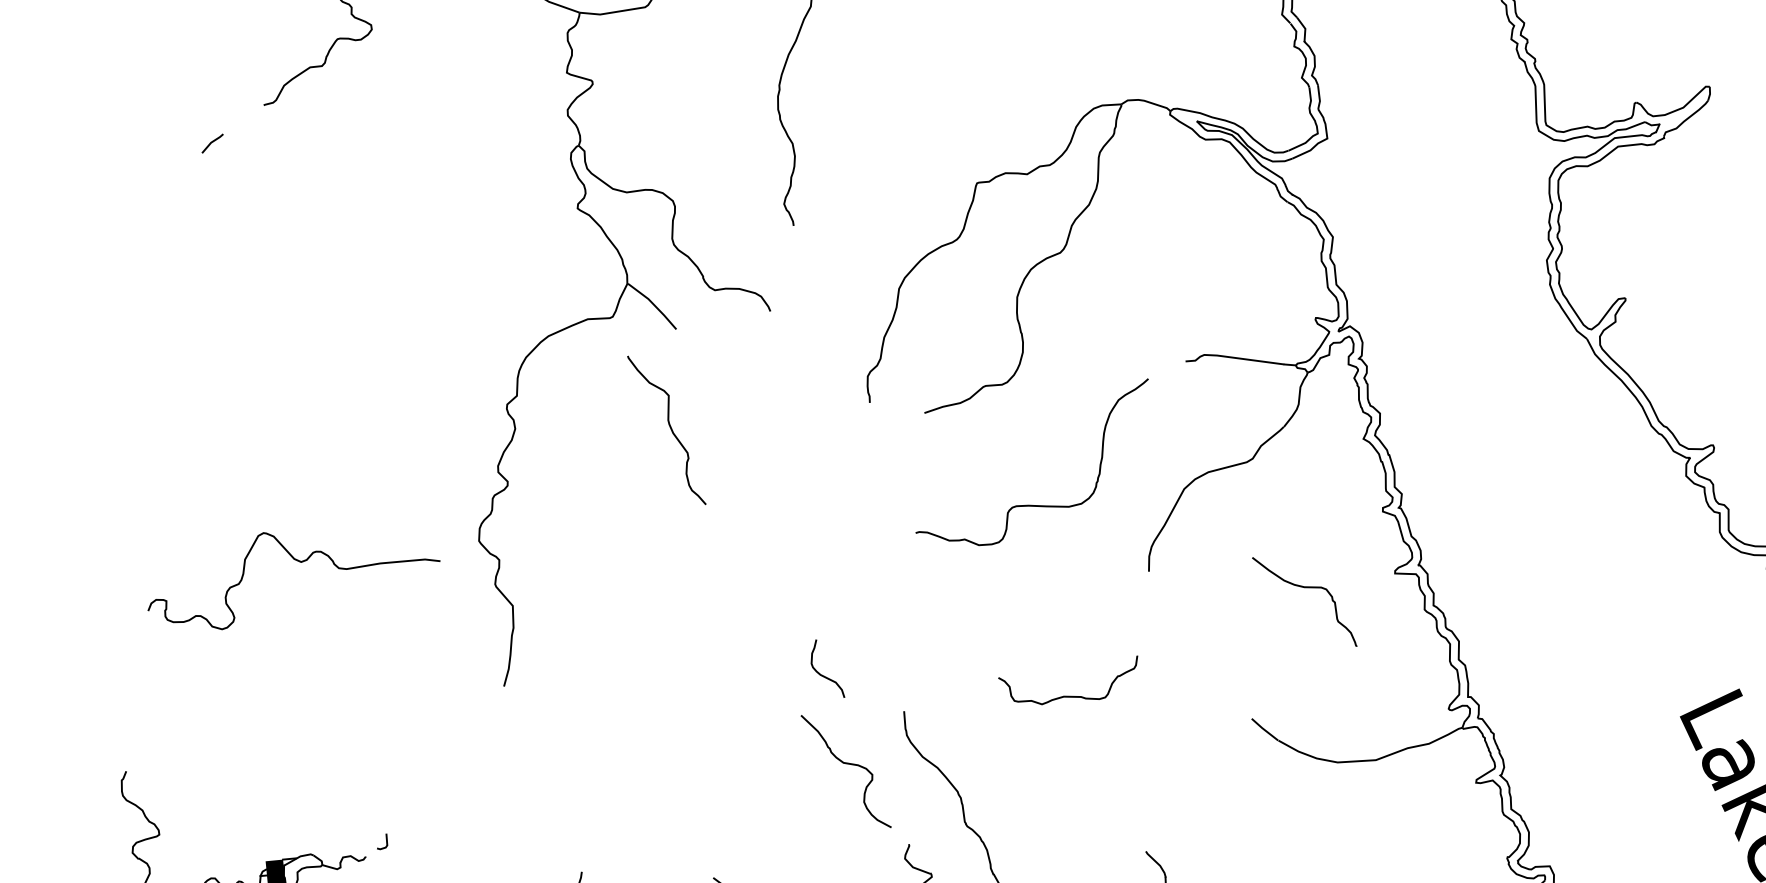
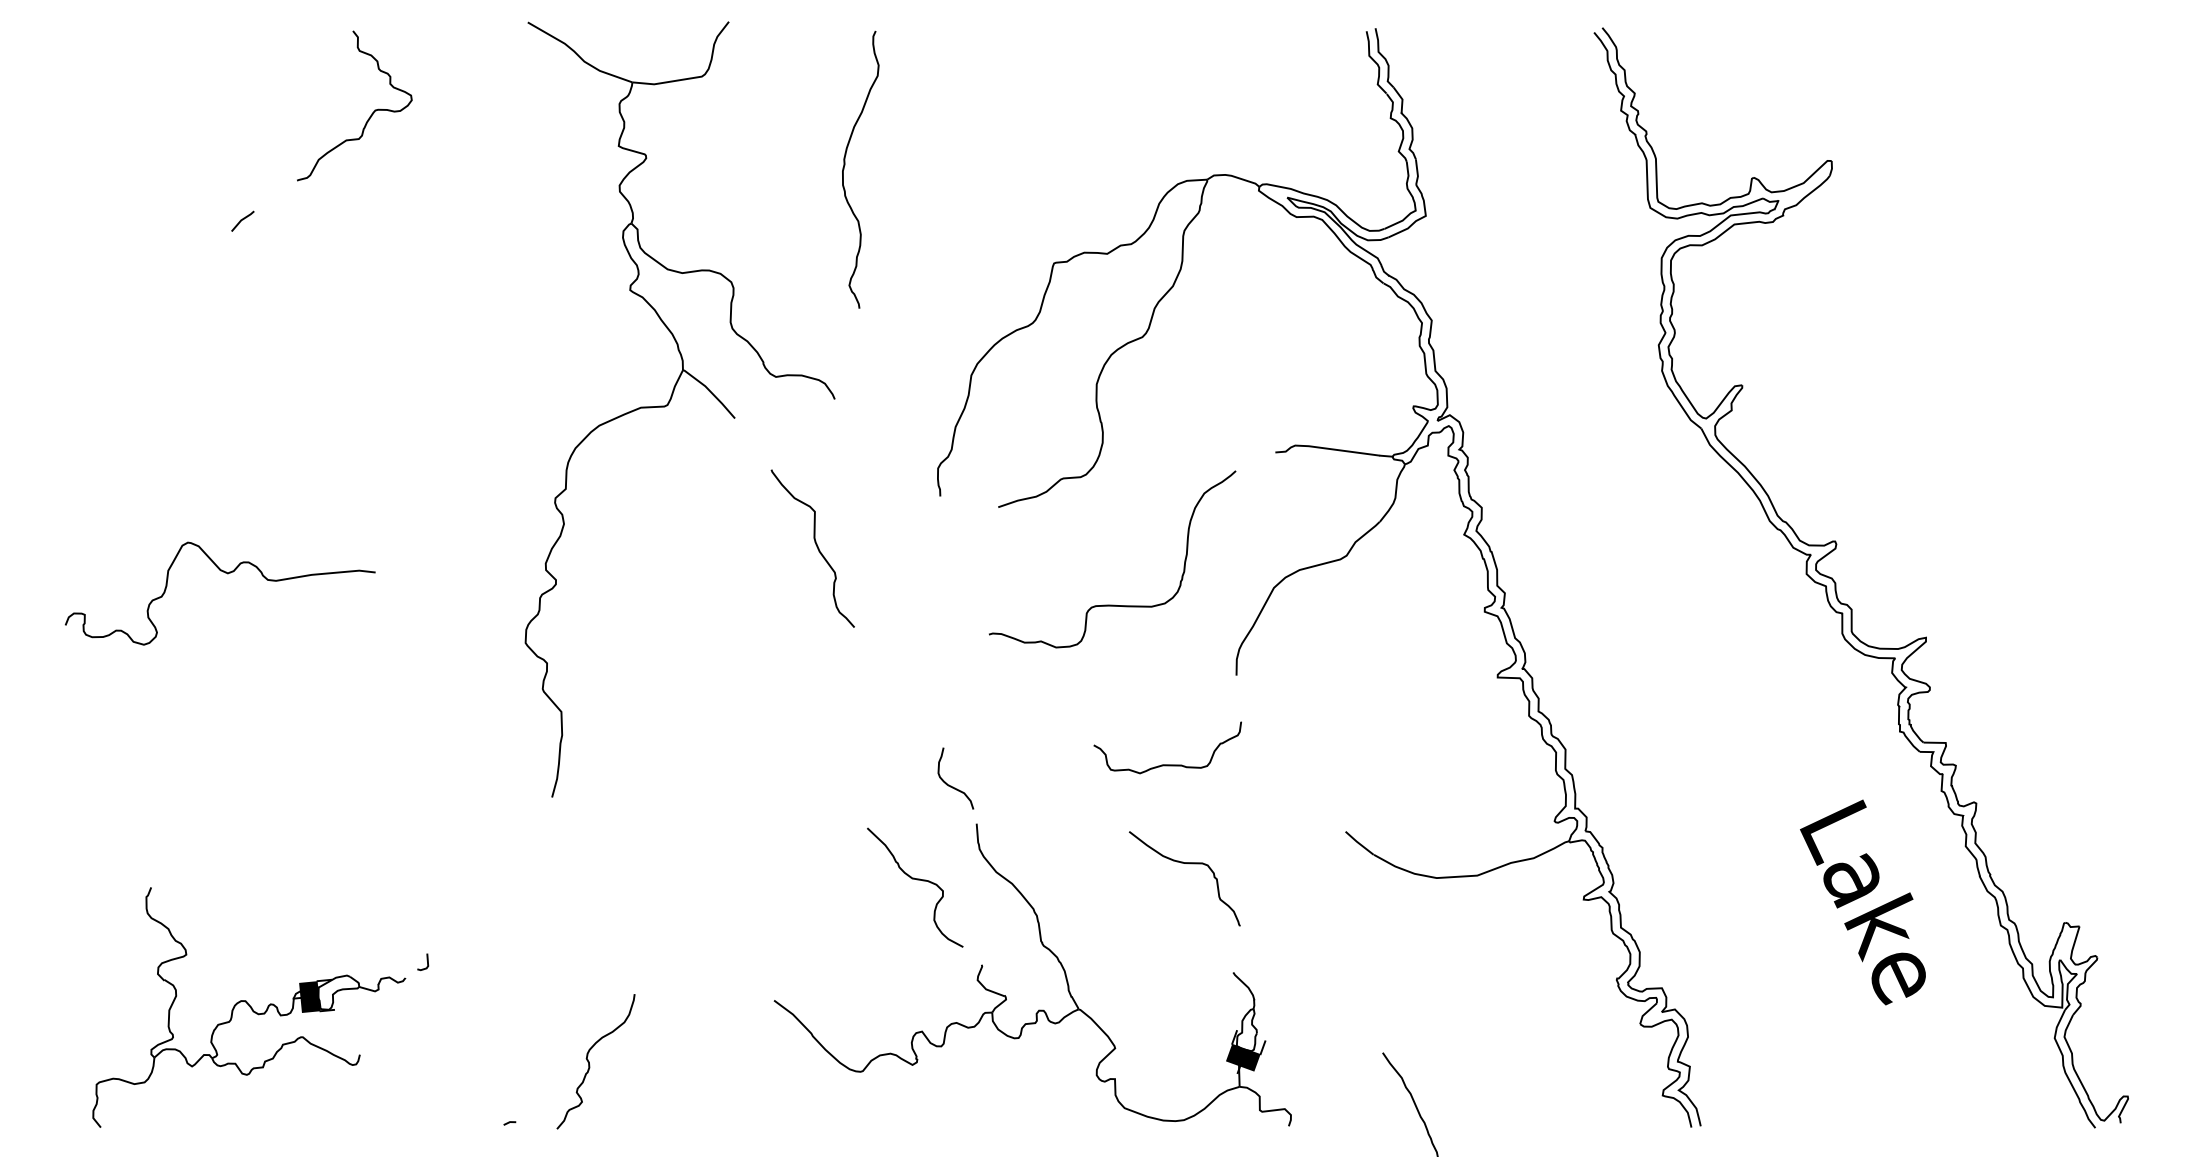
curve: (670, 429) -> (816, 547), moved
curve: (300, 563) -> (227, 574), moved
curve: (1309, 588) -> (1189, 864), moved
curve: (823, 675) -> (951, 785), moved
curve: (1067, 695) -> (1167, 764), moved

